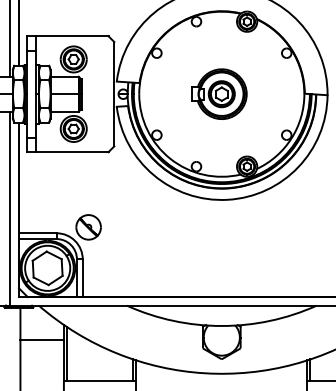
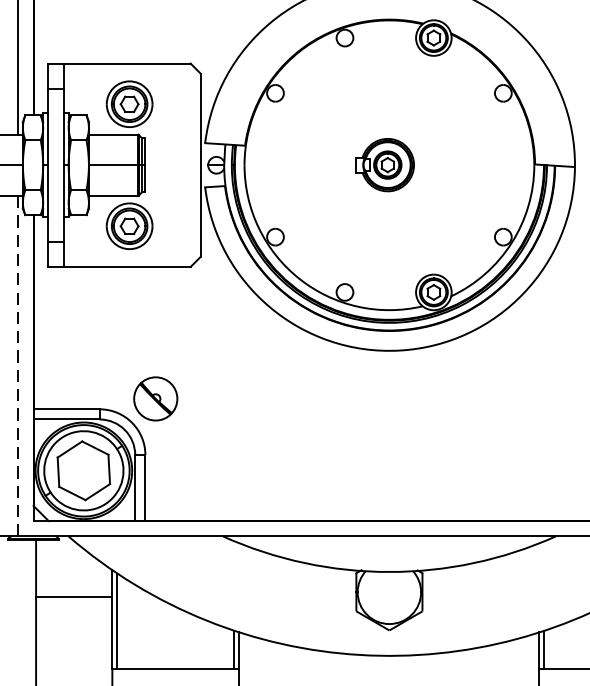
part: (219, 93) -> (385, 164), size x0.6
line: (10, 208) -> (18, 365), solid -> dashed

